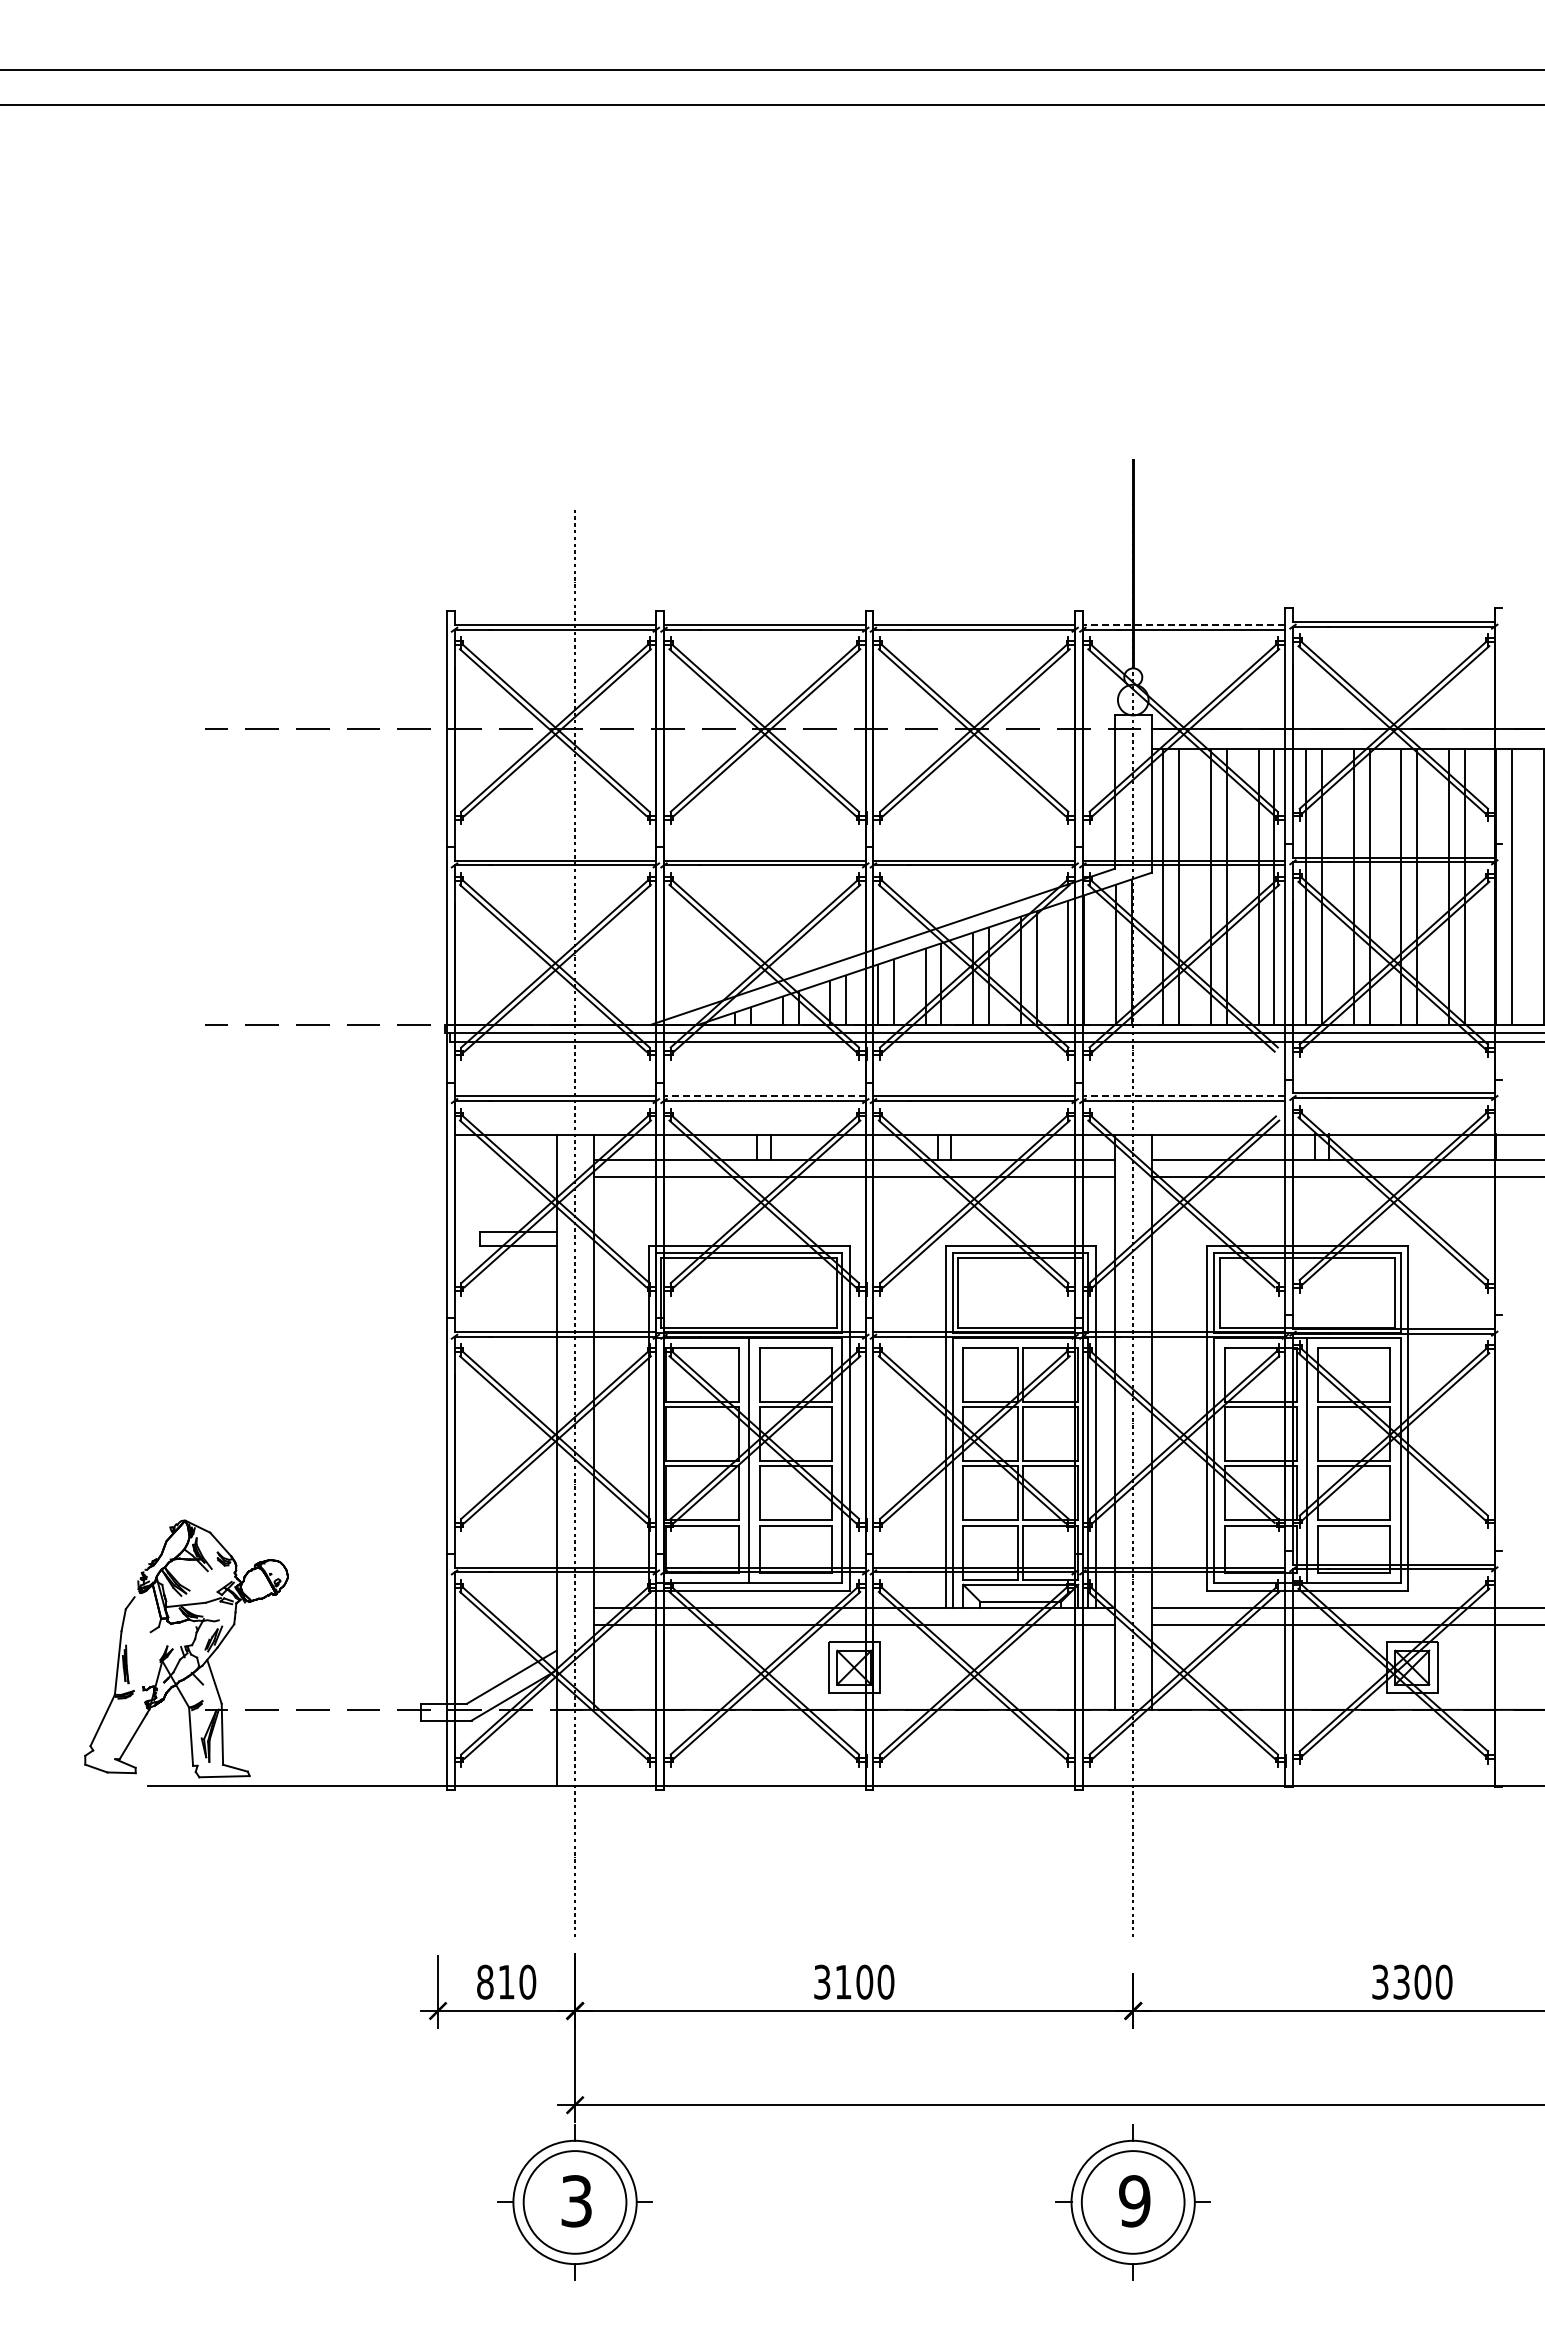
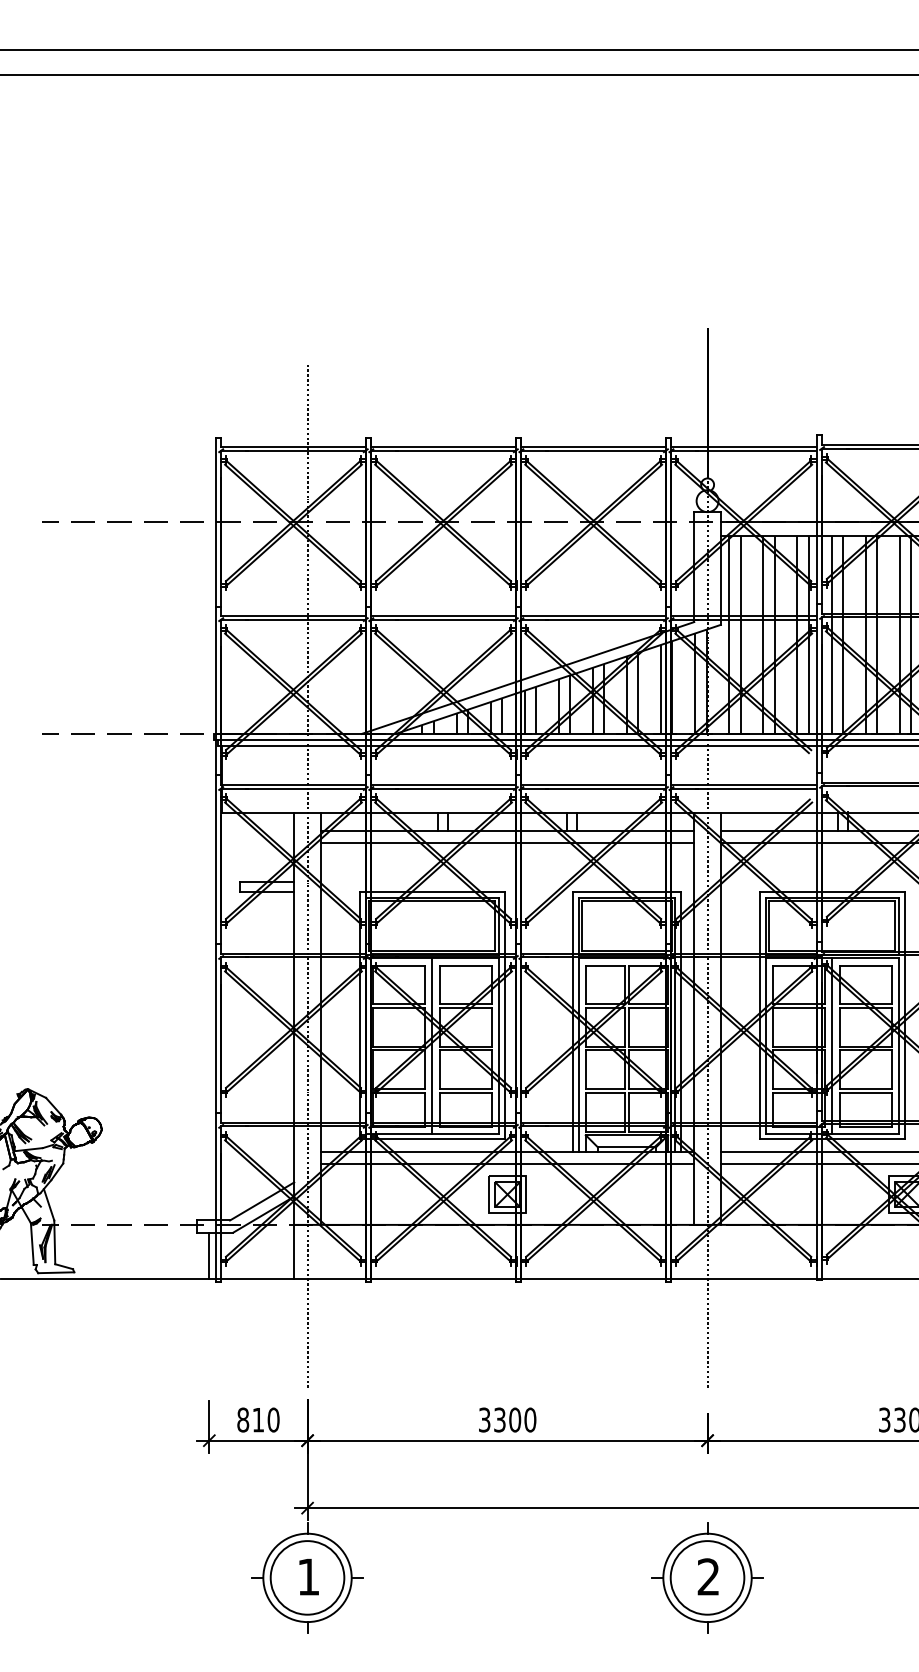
line: (1183, 624) -> (743, 446), dashed -> solid
line: (764, 1096) -> (443, 785), dashed -> solid
line: (1183, 1096) -> (743, 785), dashed -> solid
line: (438, 1752) -> (209, 1255), added
text: (843, 1981) -> (499, 1419), 3100 -> 3300
text: (576, 2201) -> (308, 1577), 3 -> 1
text: (1134, 2201) -> (708, 1577), 9 -> 2

